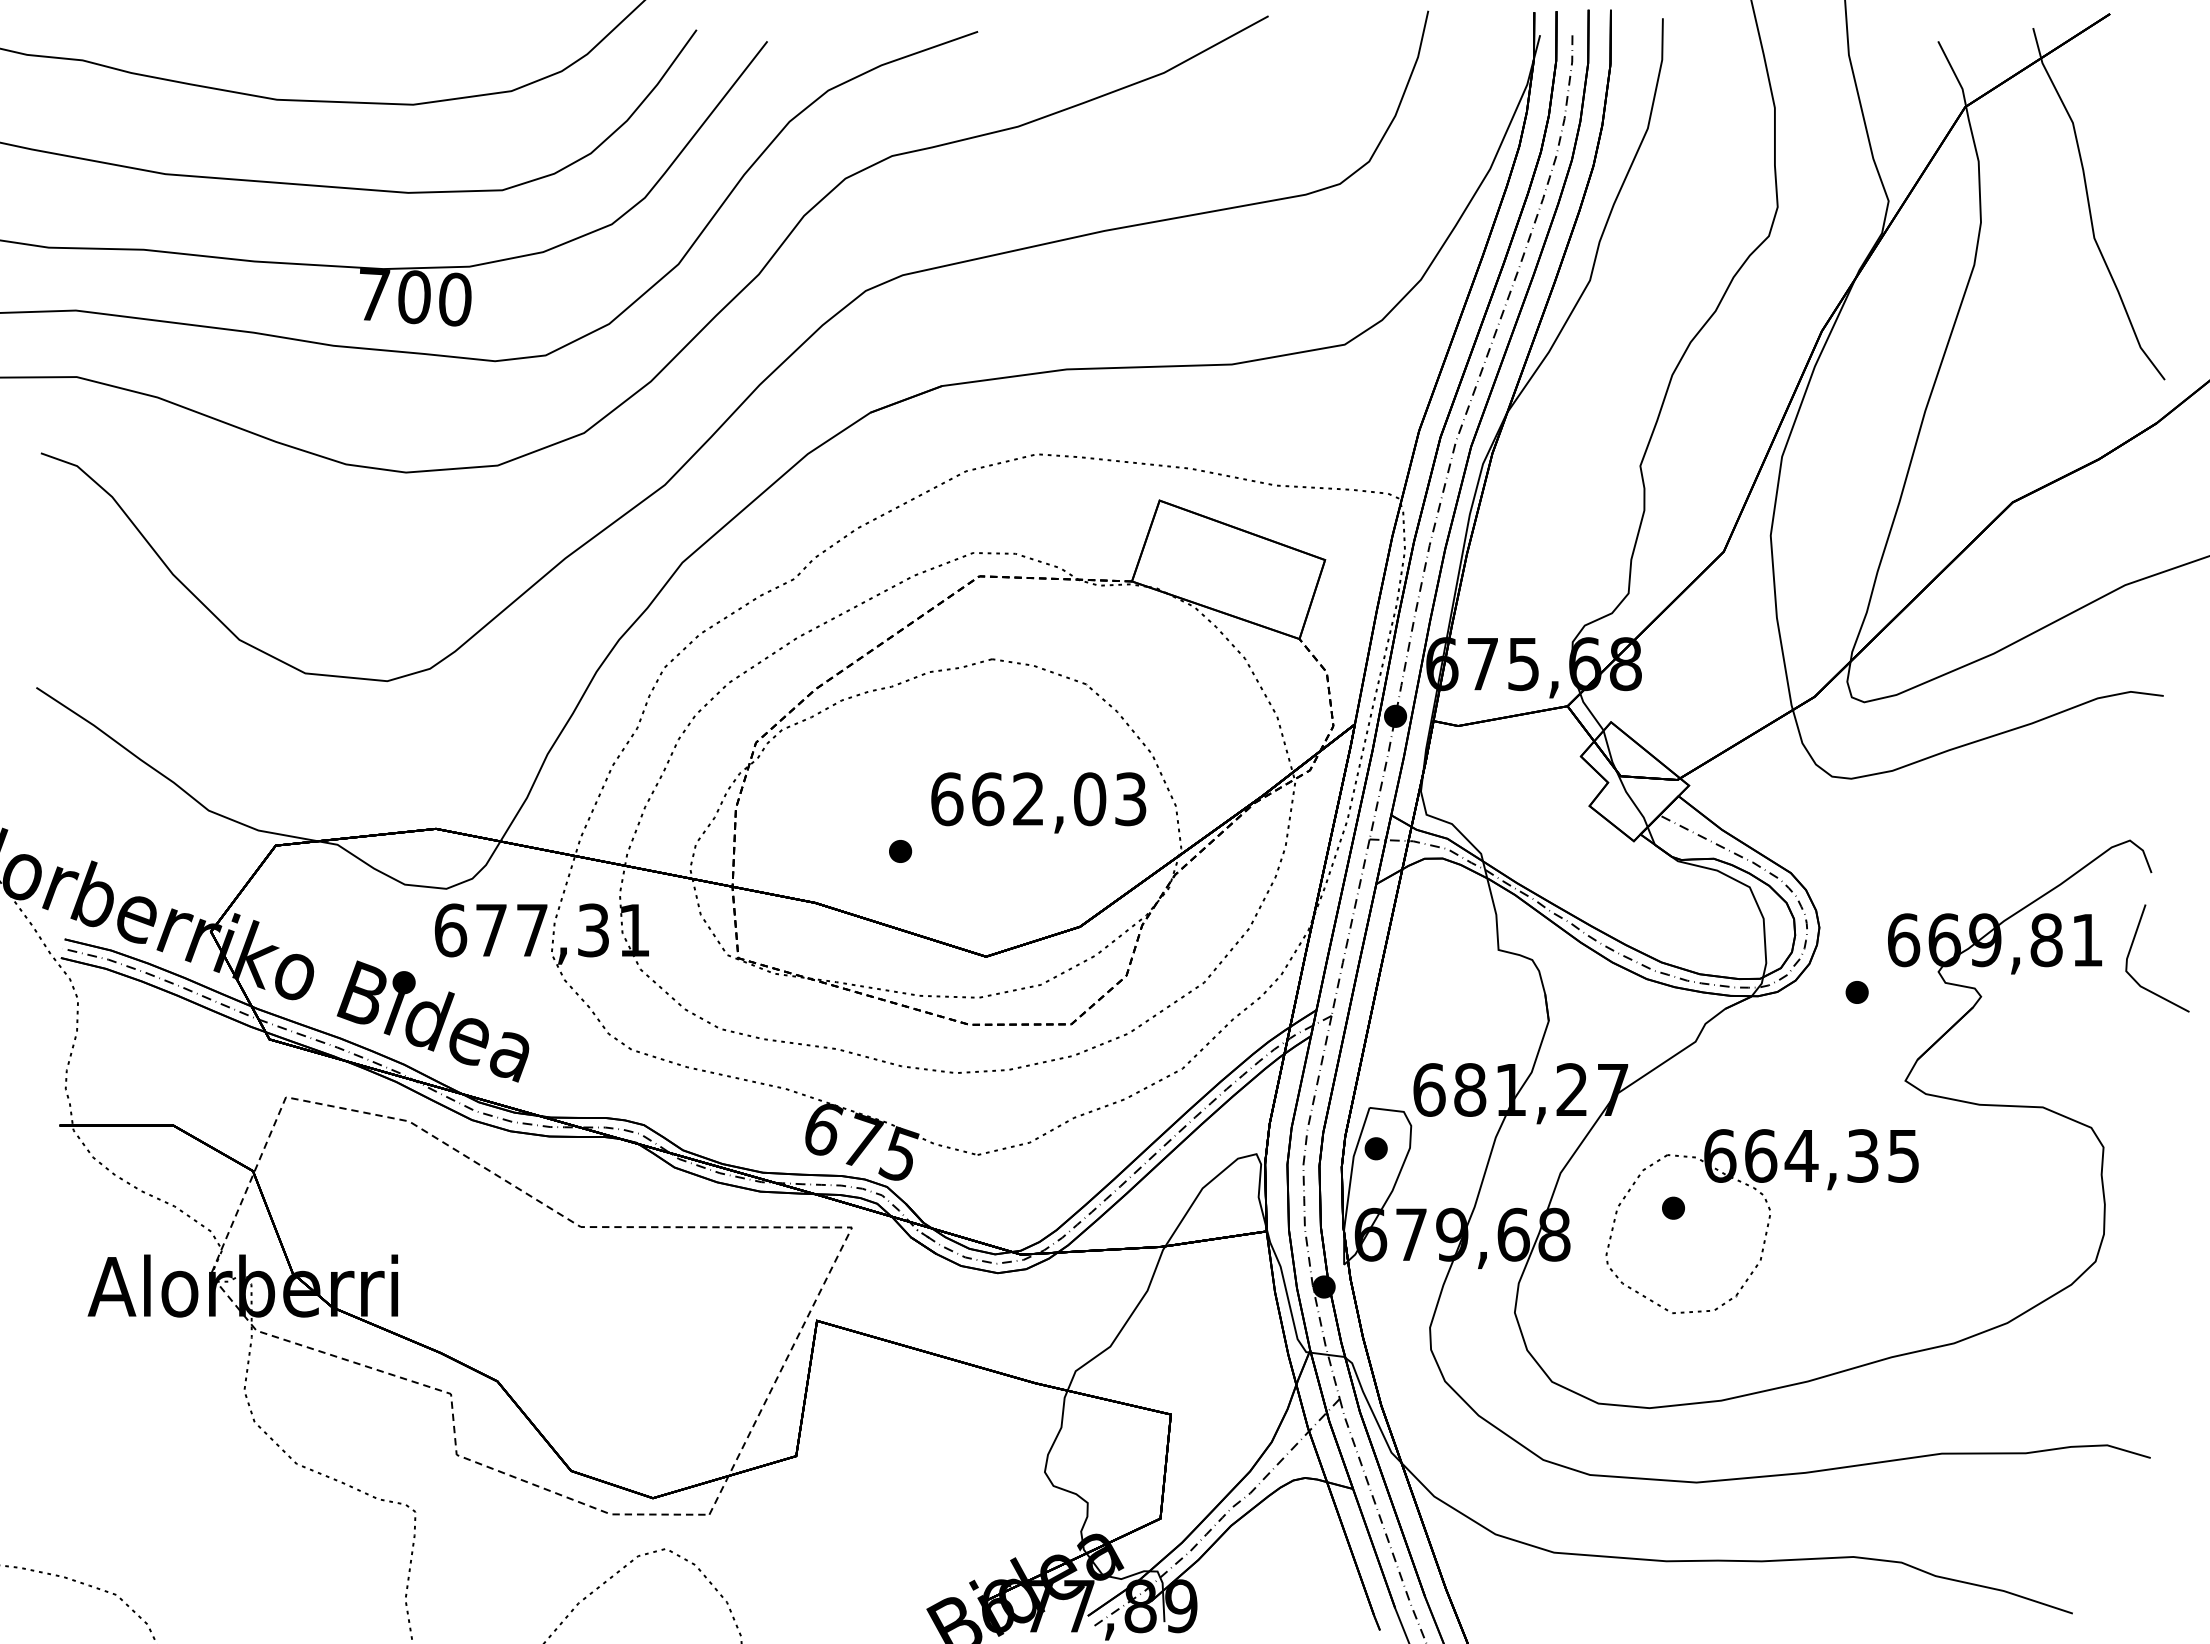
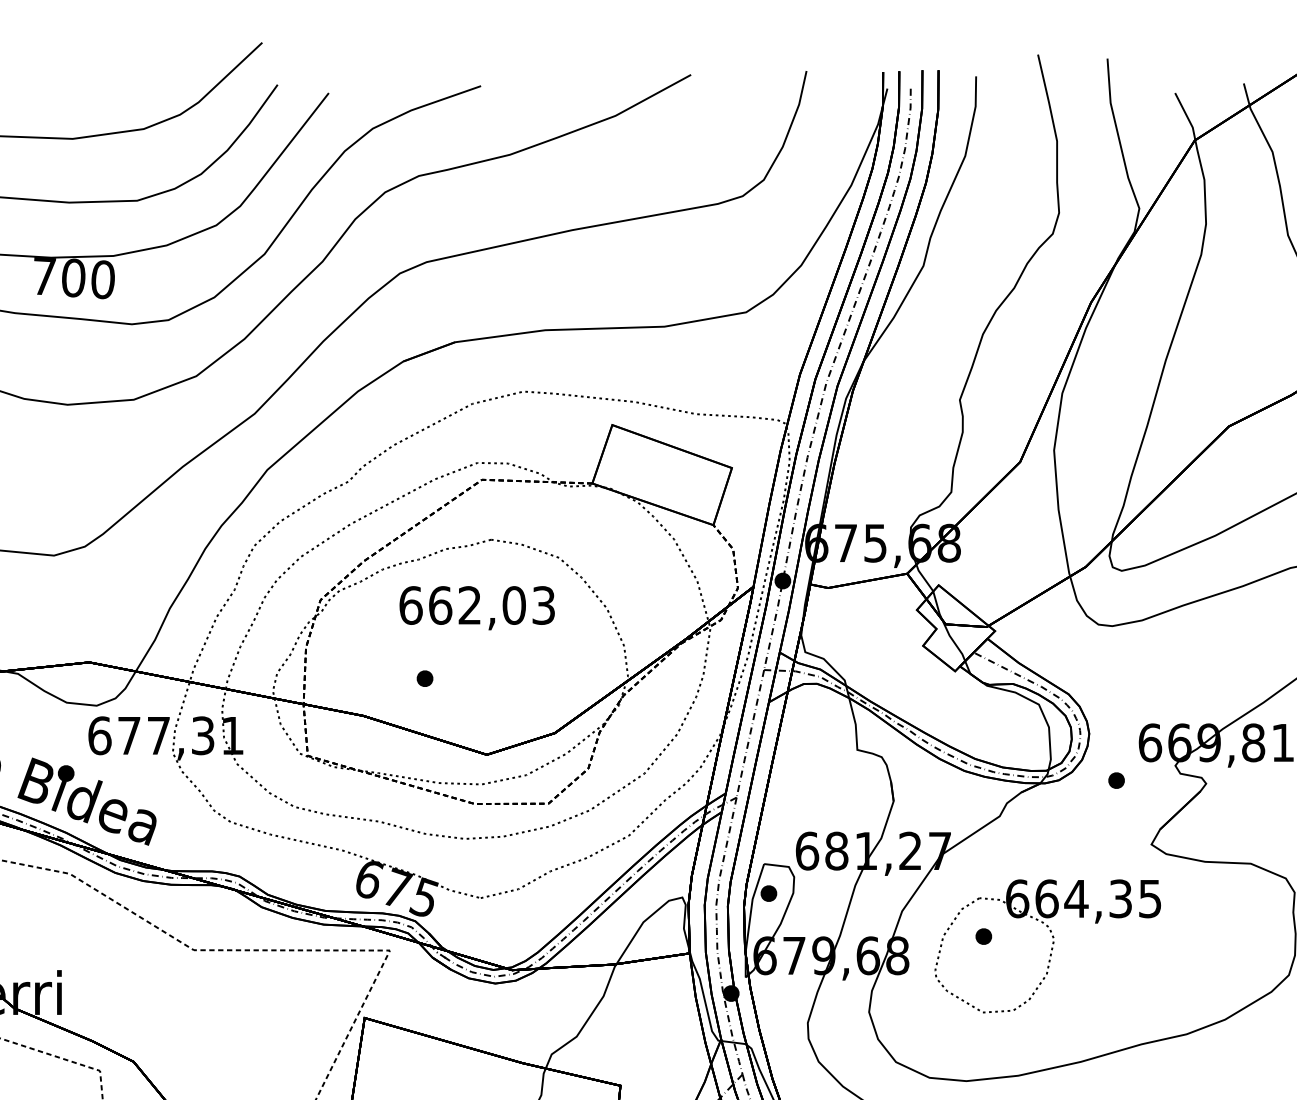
text: (1038, 802) -> (477, 607), moved

